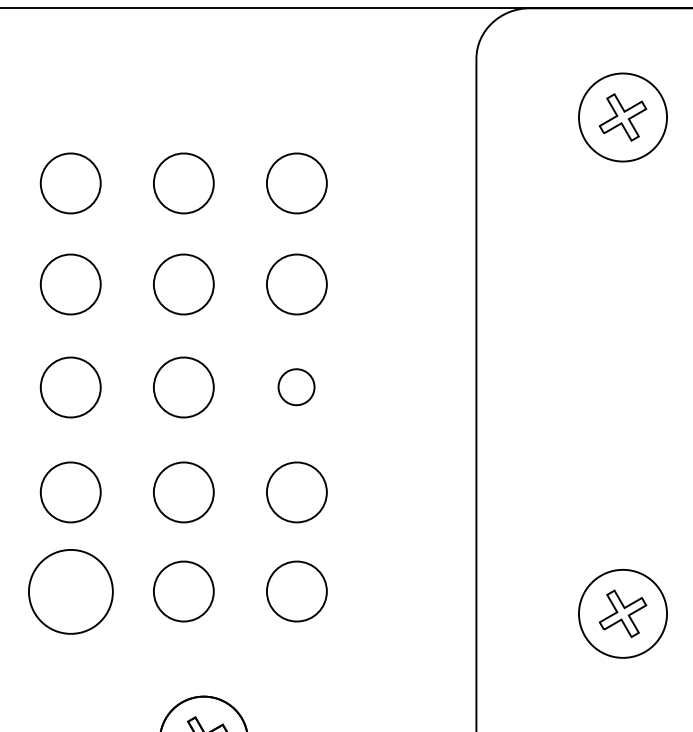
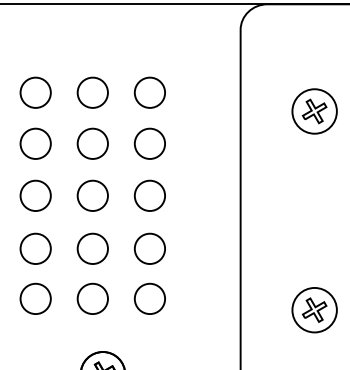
part: (622, 117) -> (314, 111), moved
part: (296, 386) -> (149, 195), size x1.67
part: (70, 590) -> (35, 298), size x0.71

